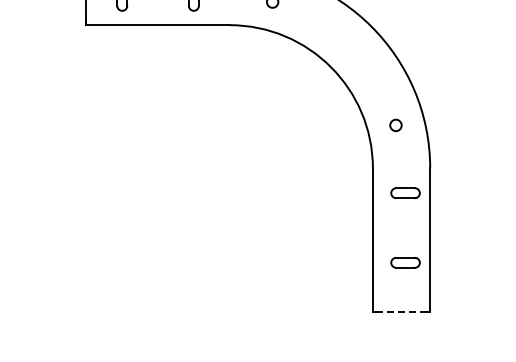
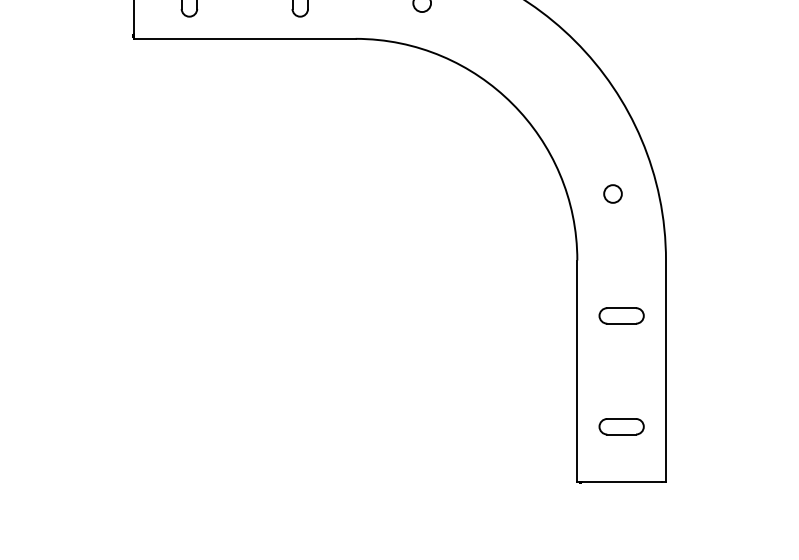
part: (405, 193) -> (621, 316), moved
part: (405, 262) -> (621, 426), moved
line: (401, 311) -> (621, 481), dashed -> solid

